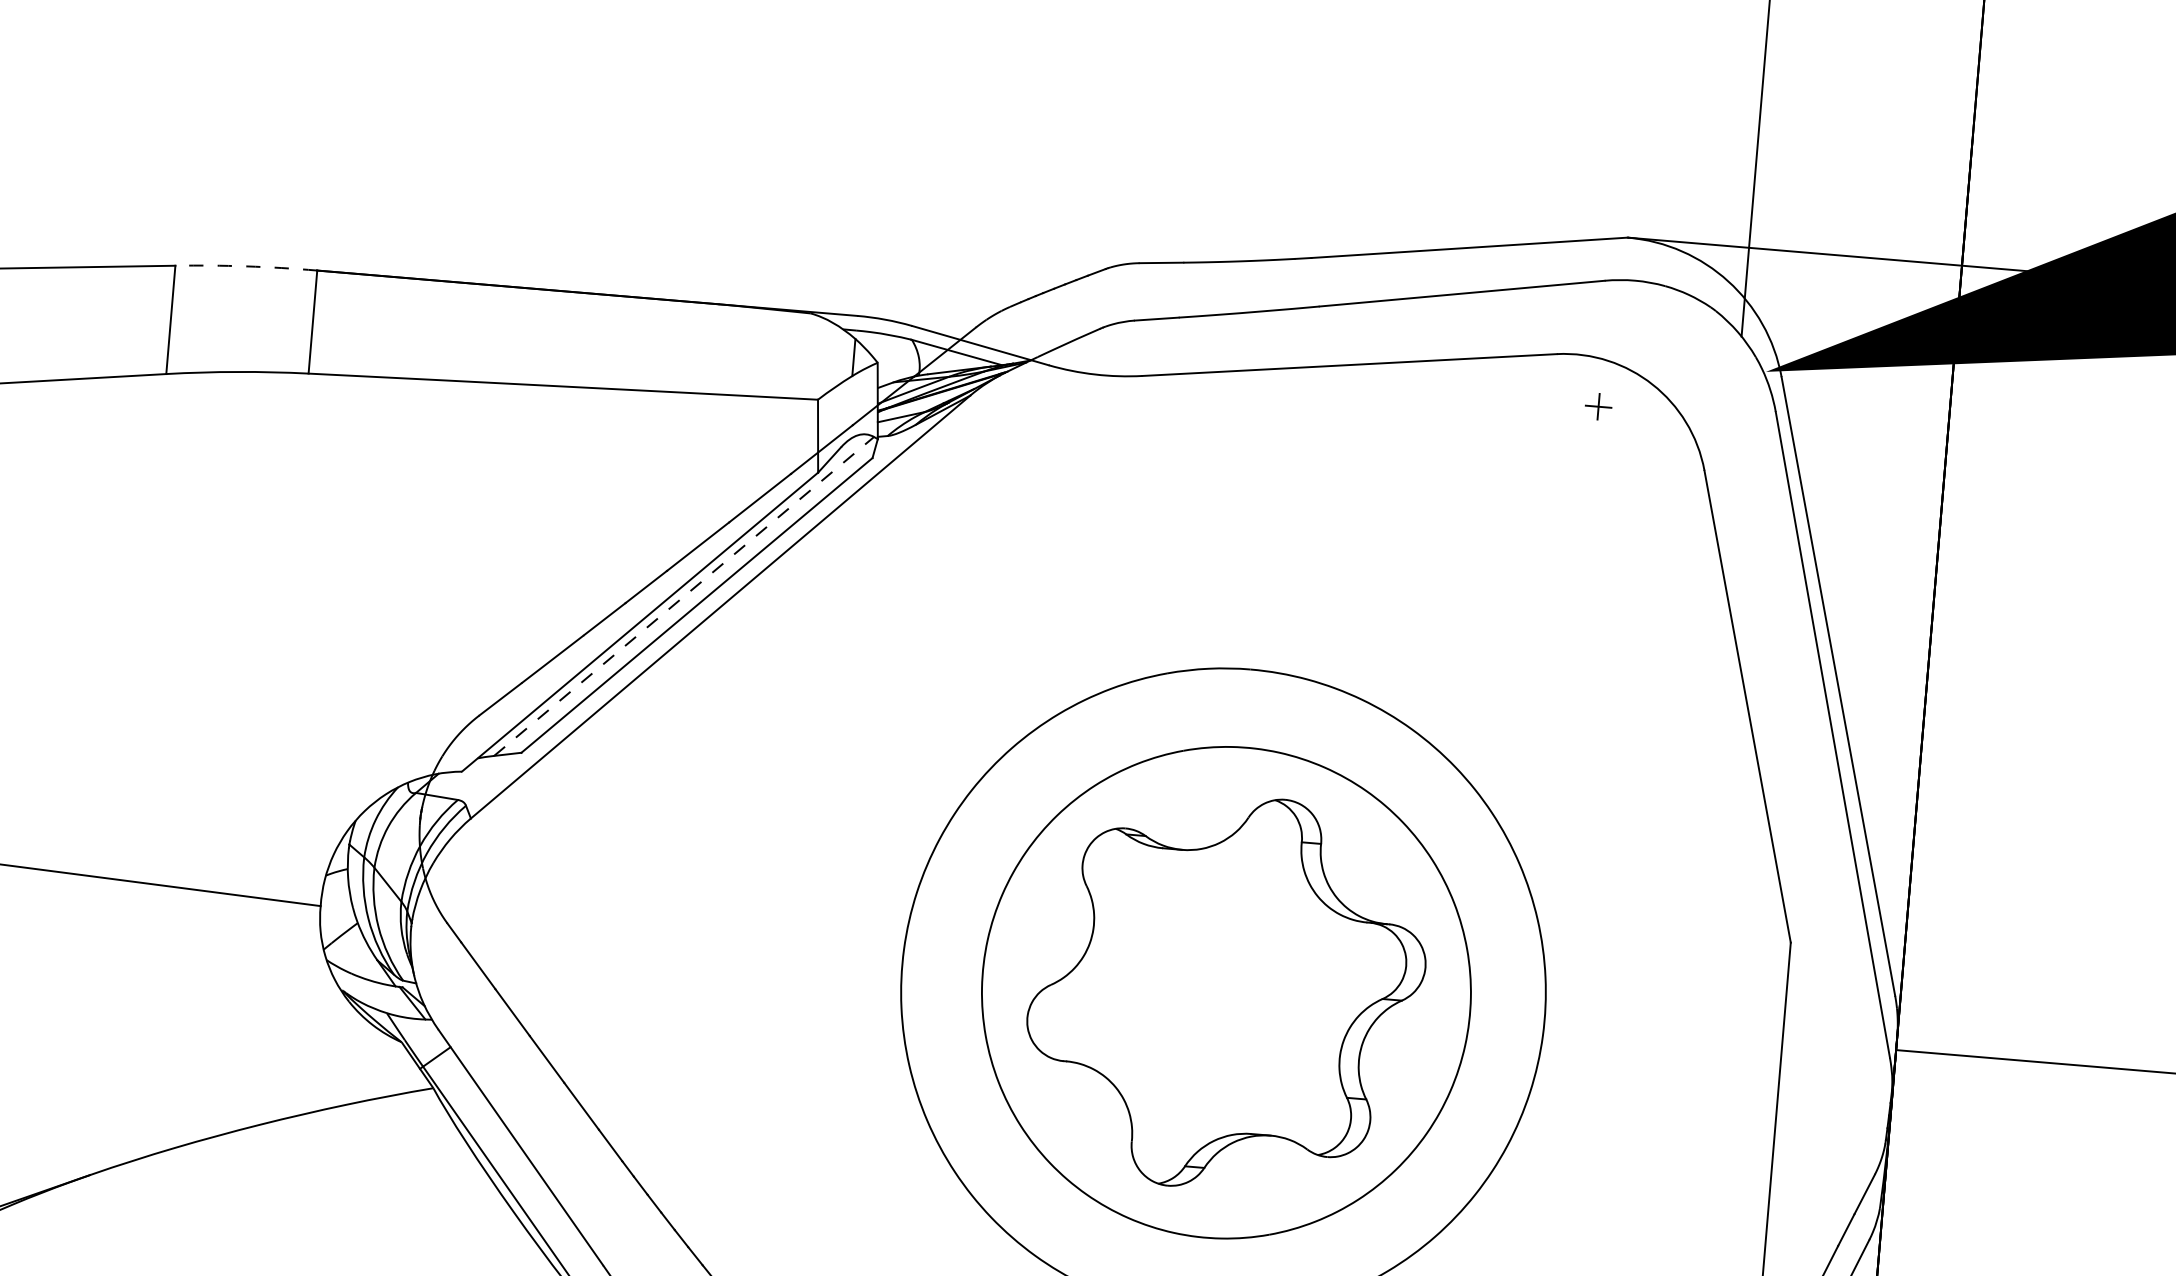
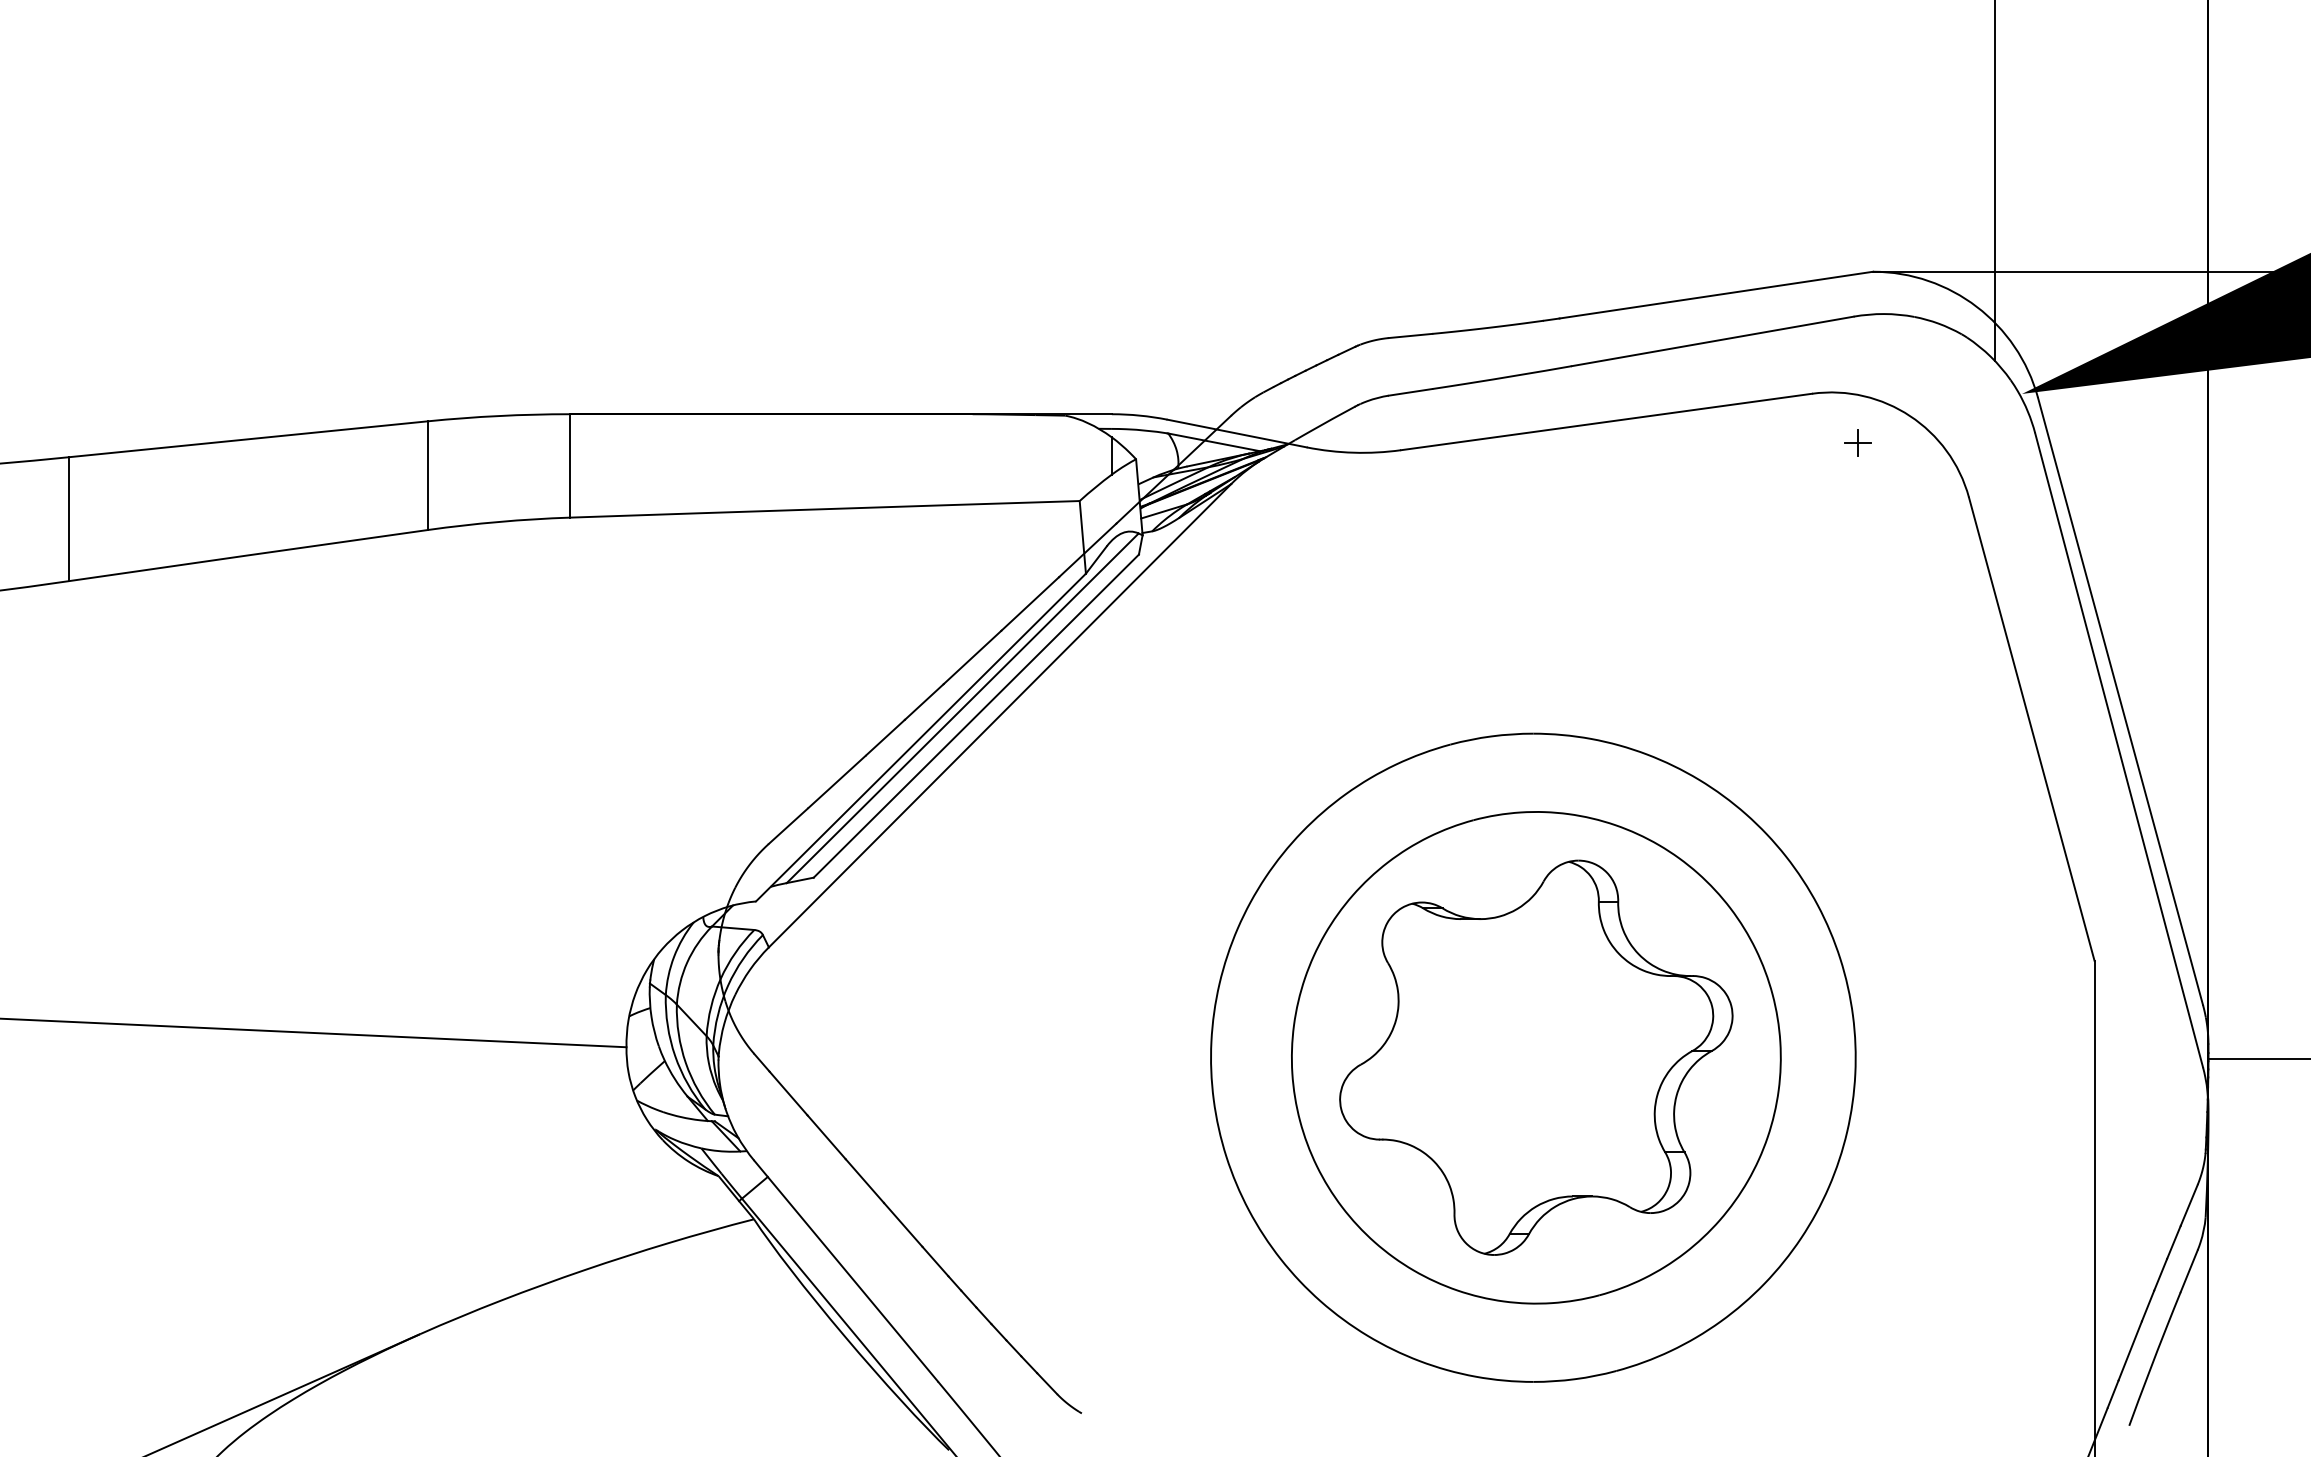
arc: (245, 266) -> (498, 416), dashed -> solid
line: (684, 595) -> (963, 707), dashed -> solid

